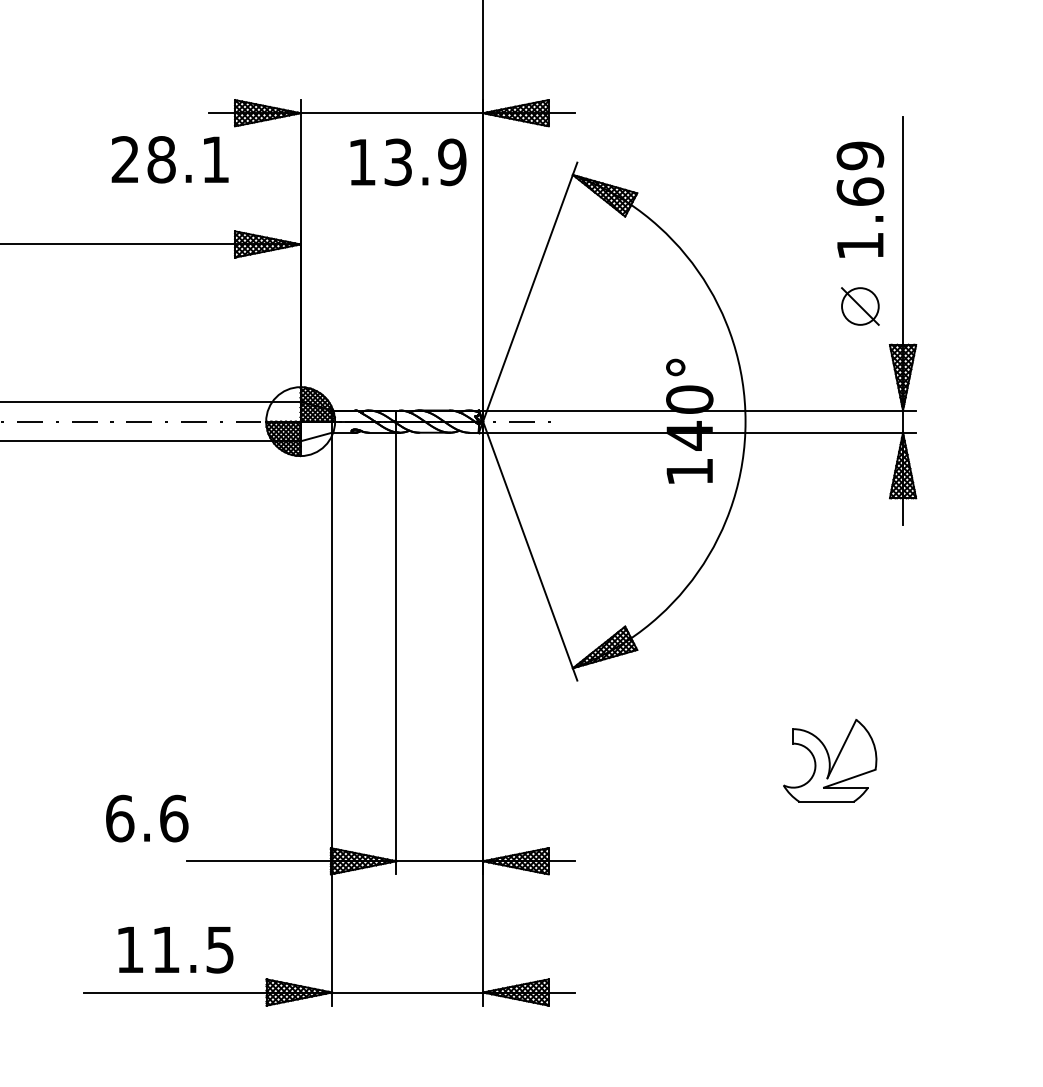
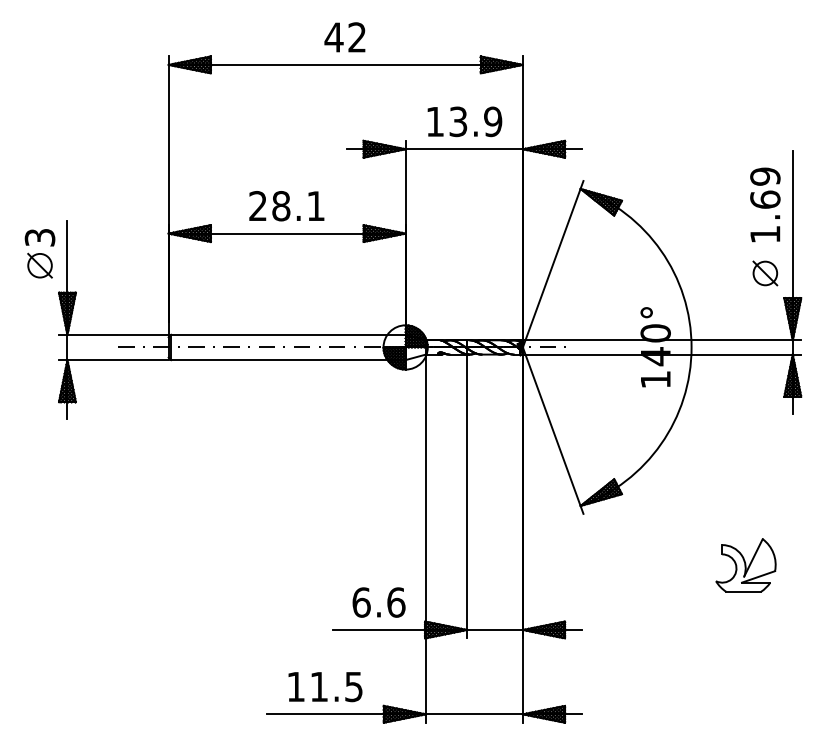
text: (169, 160) -> (286, 206), moved
text: (407, 161) -> (464, 121), moved
text: (146, 818) -> (378, 602), moved

